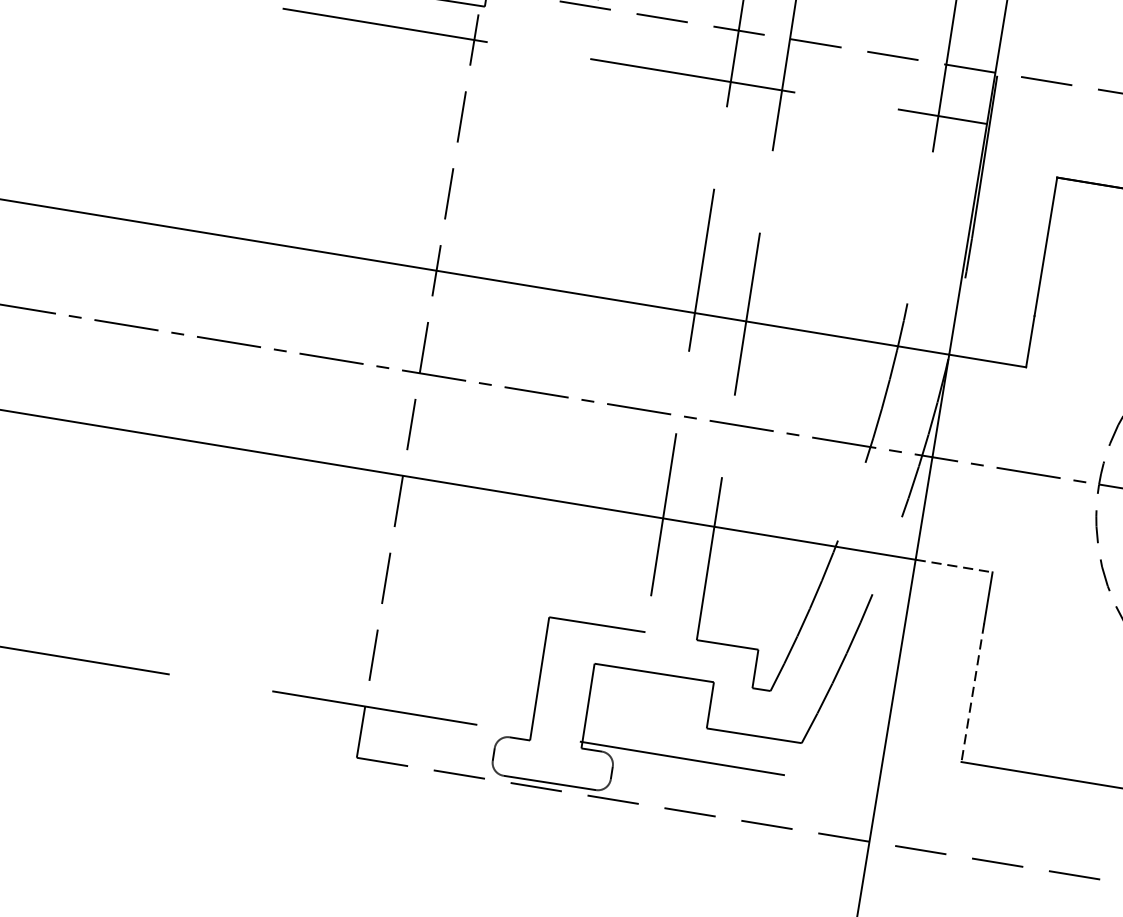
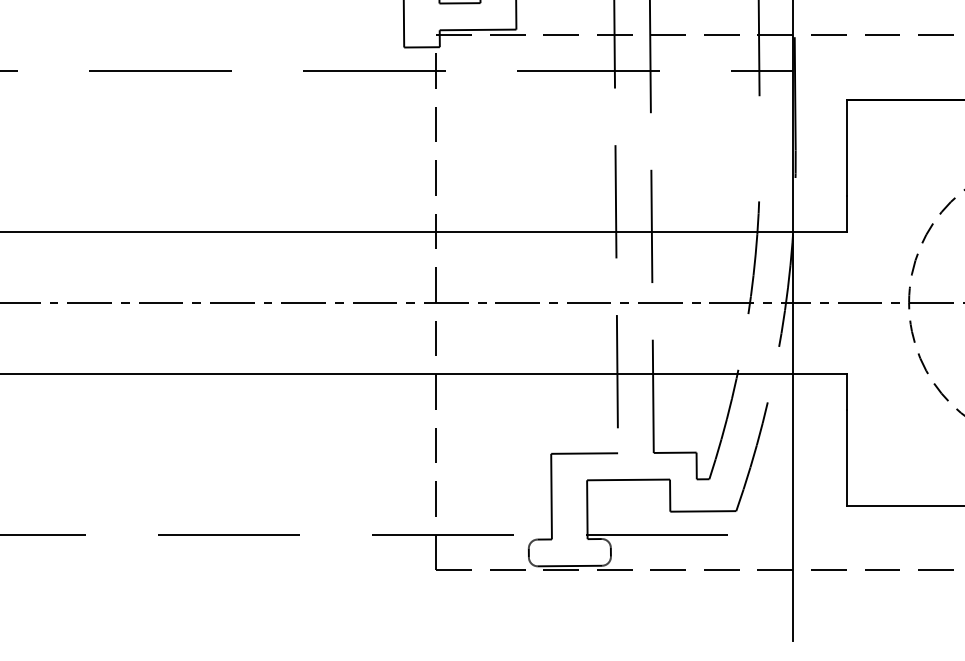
line: (953, 566) -> (819, 374), dashed -> solid
line: (972, 693) -> (846, 458), dashed -> solid

